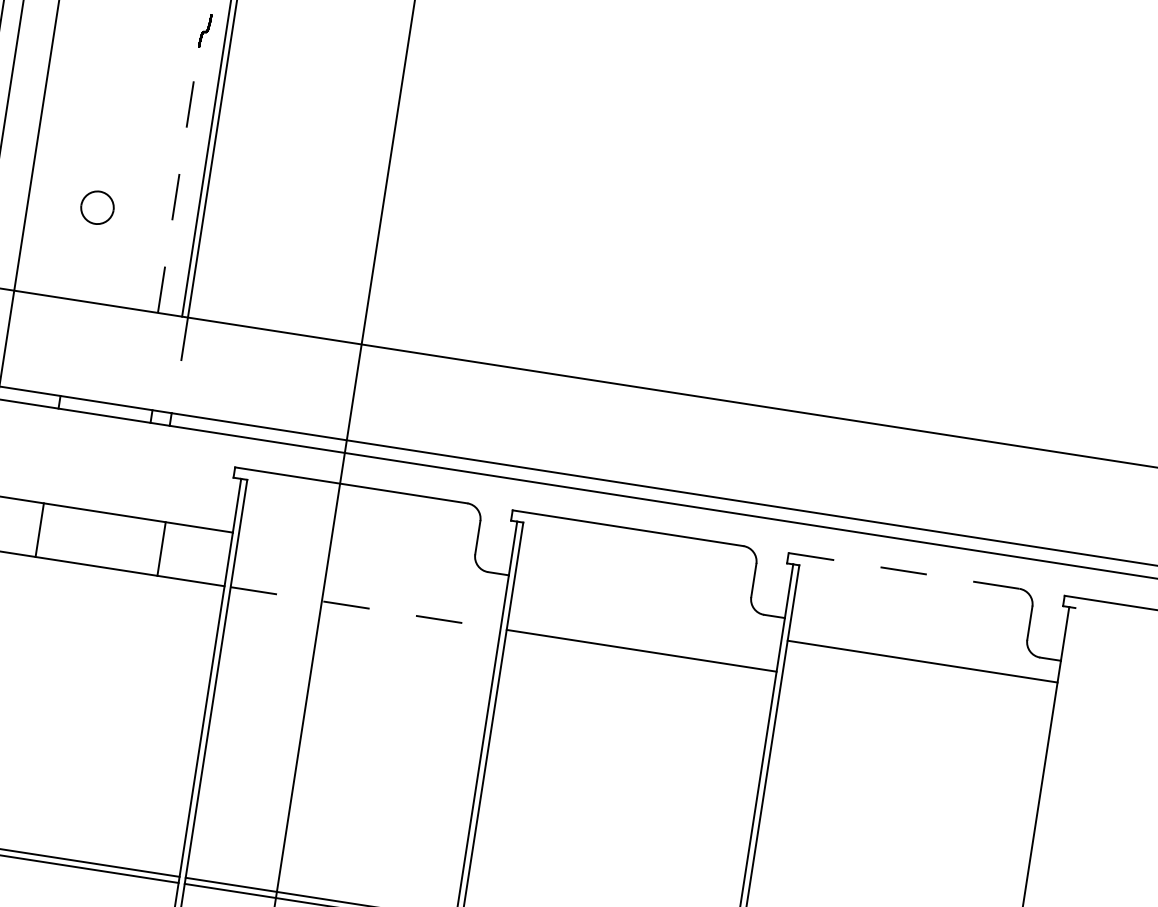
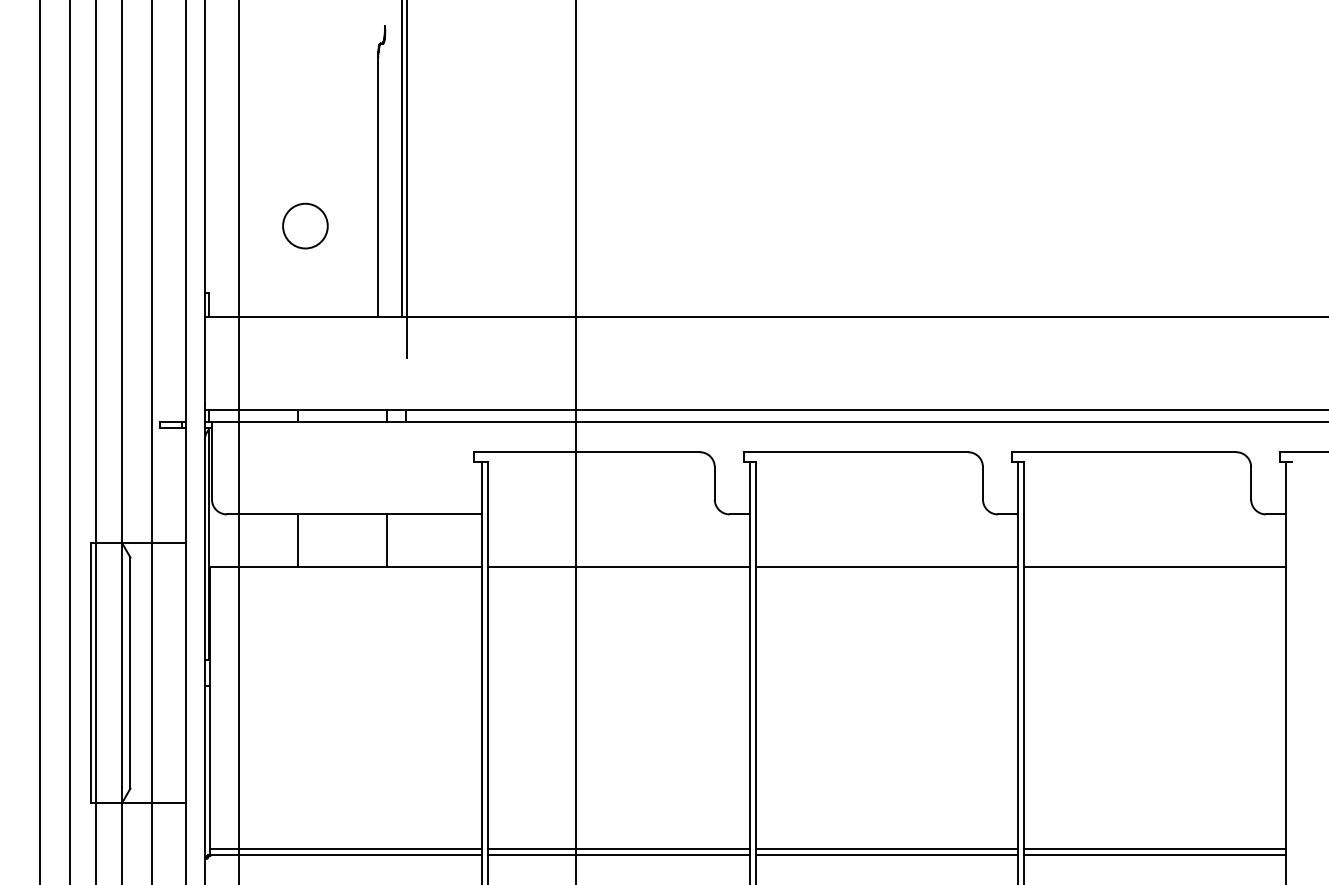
line: (178, 179) -> (378, 187), dashed -> solid
part: (97, 207) -> (305, 225), size x1.43
line: (161, 549) -> (387, 540), moved
line: (903, 571) -> (1123, 452), dashed -> solid
line: (366, 608) -> (619, 566), dashed -> solid
line: (922, 661) -> (1154, 566), moved

